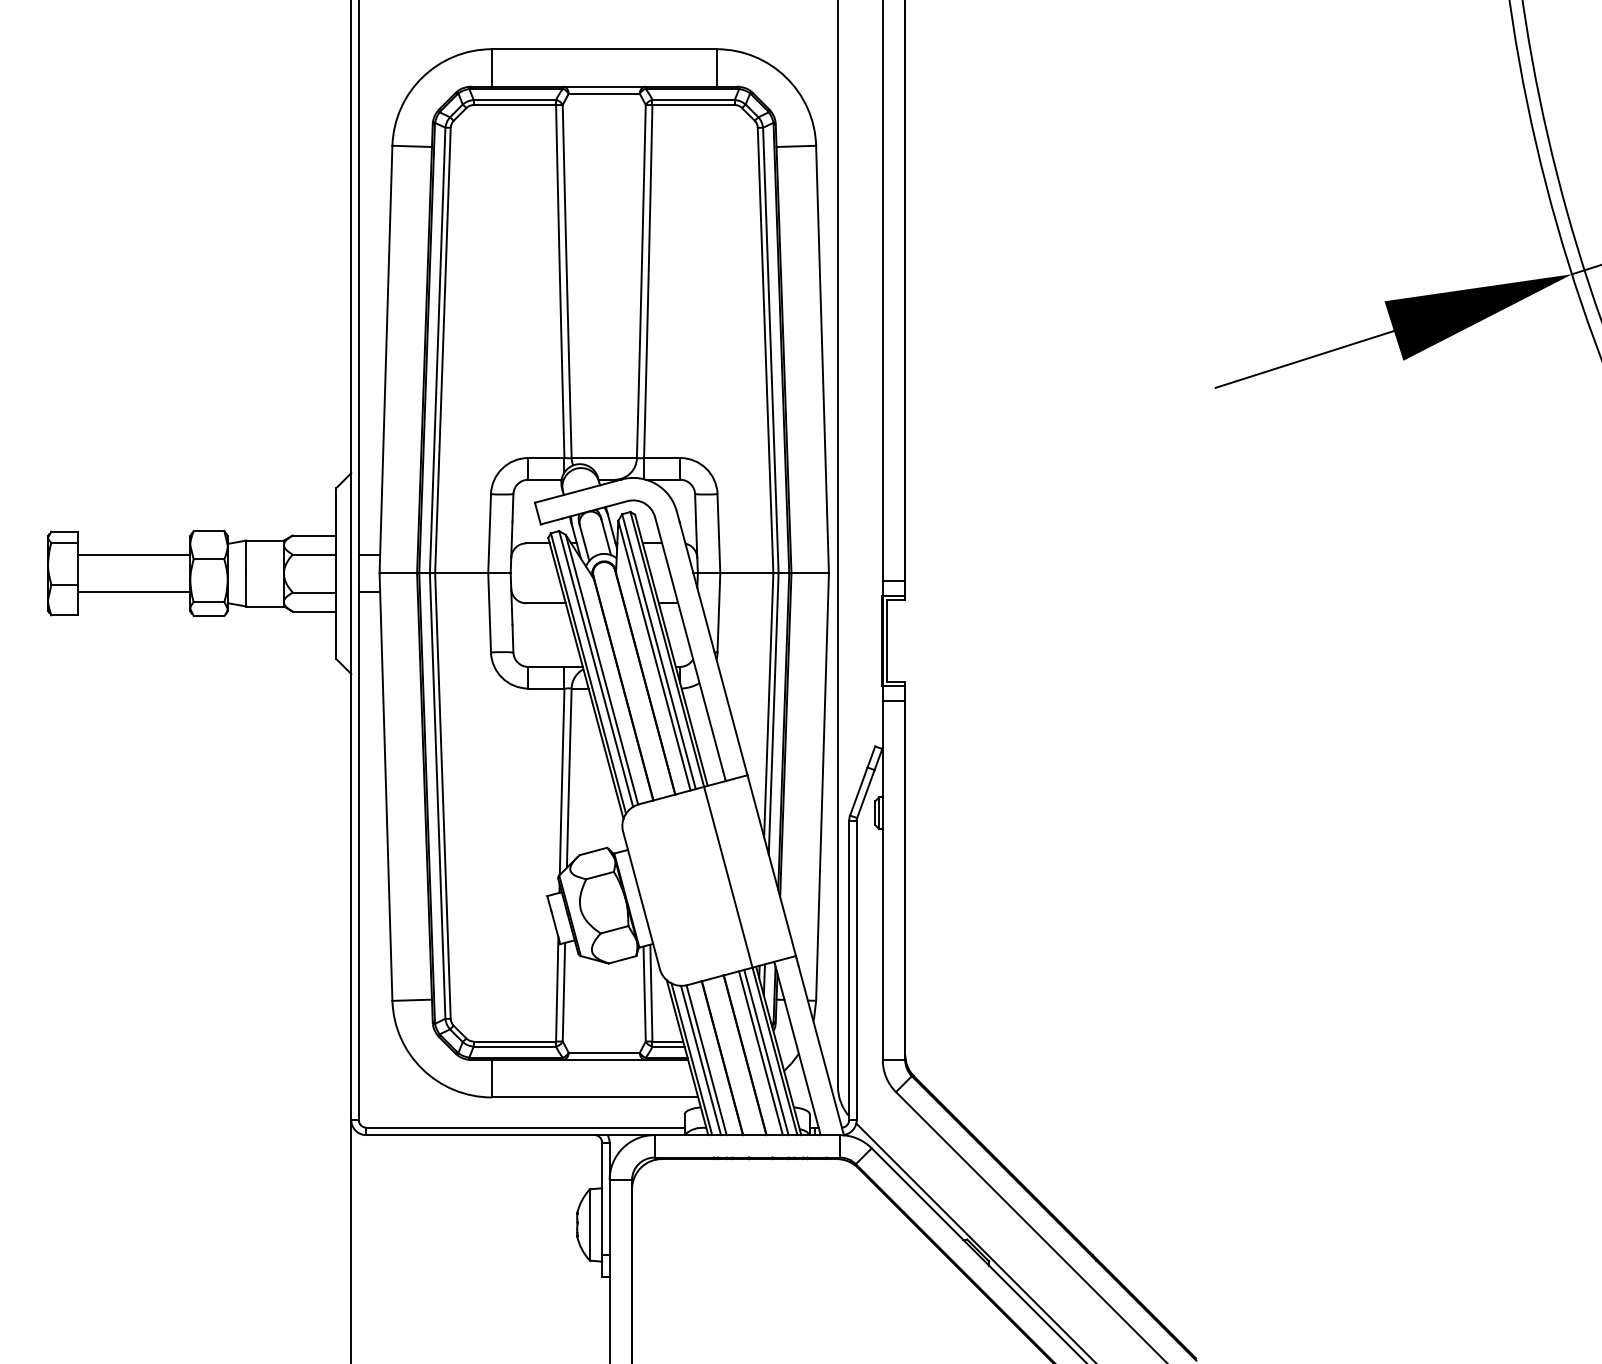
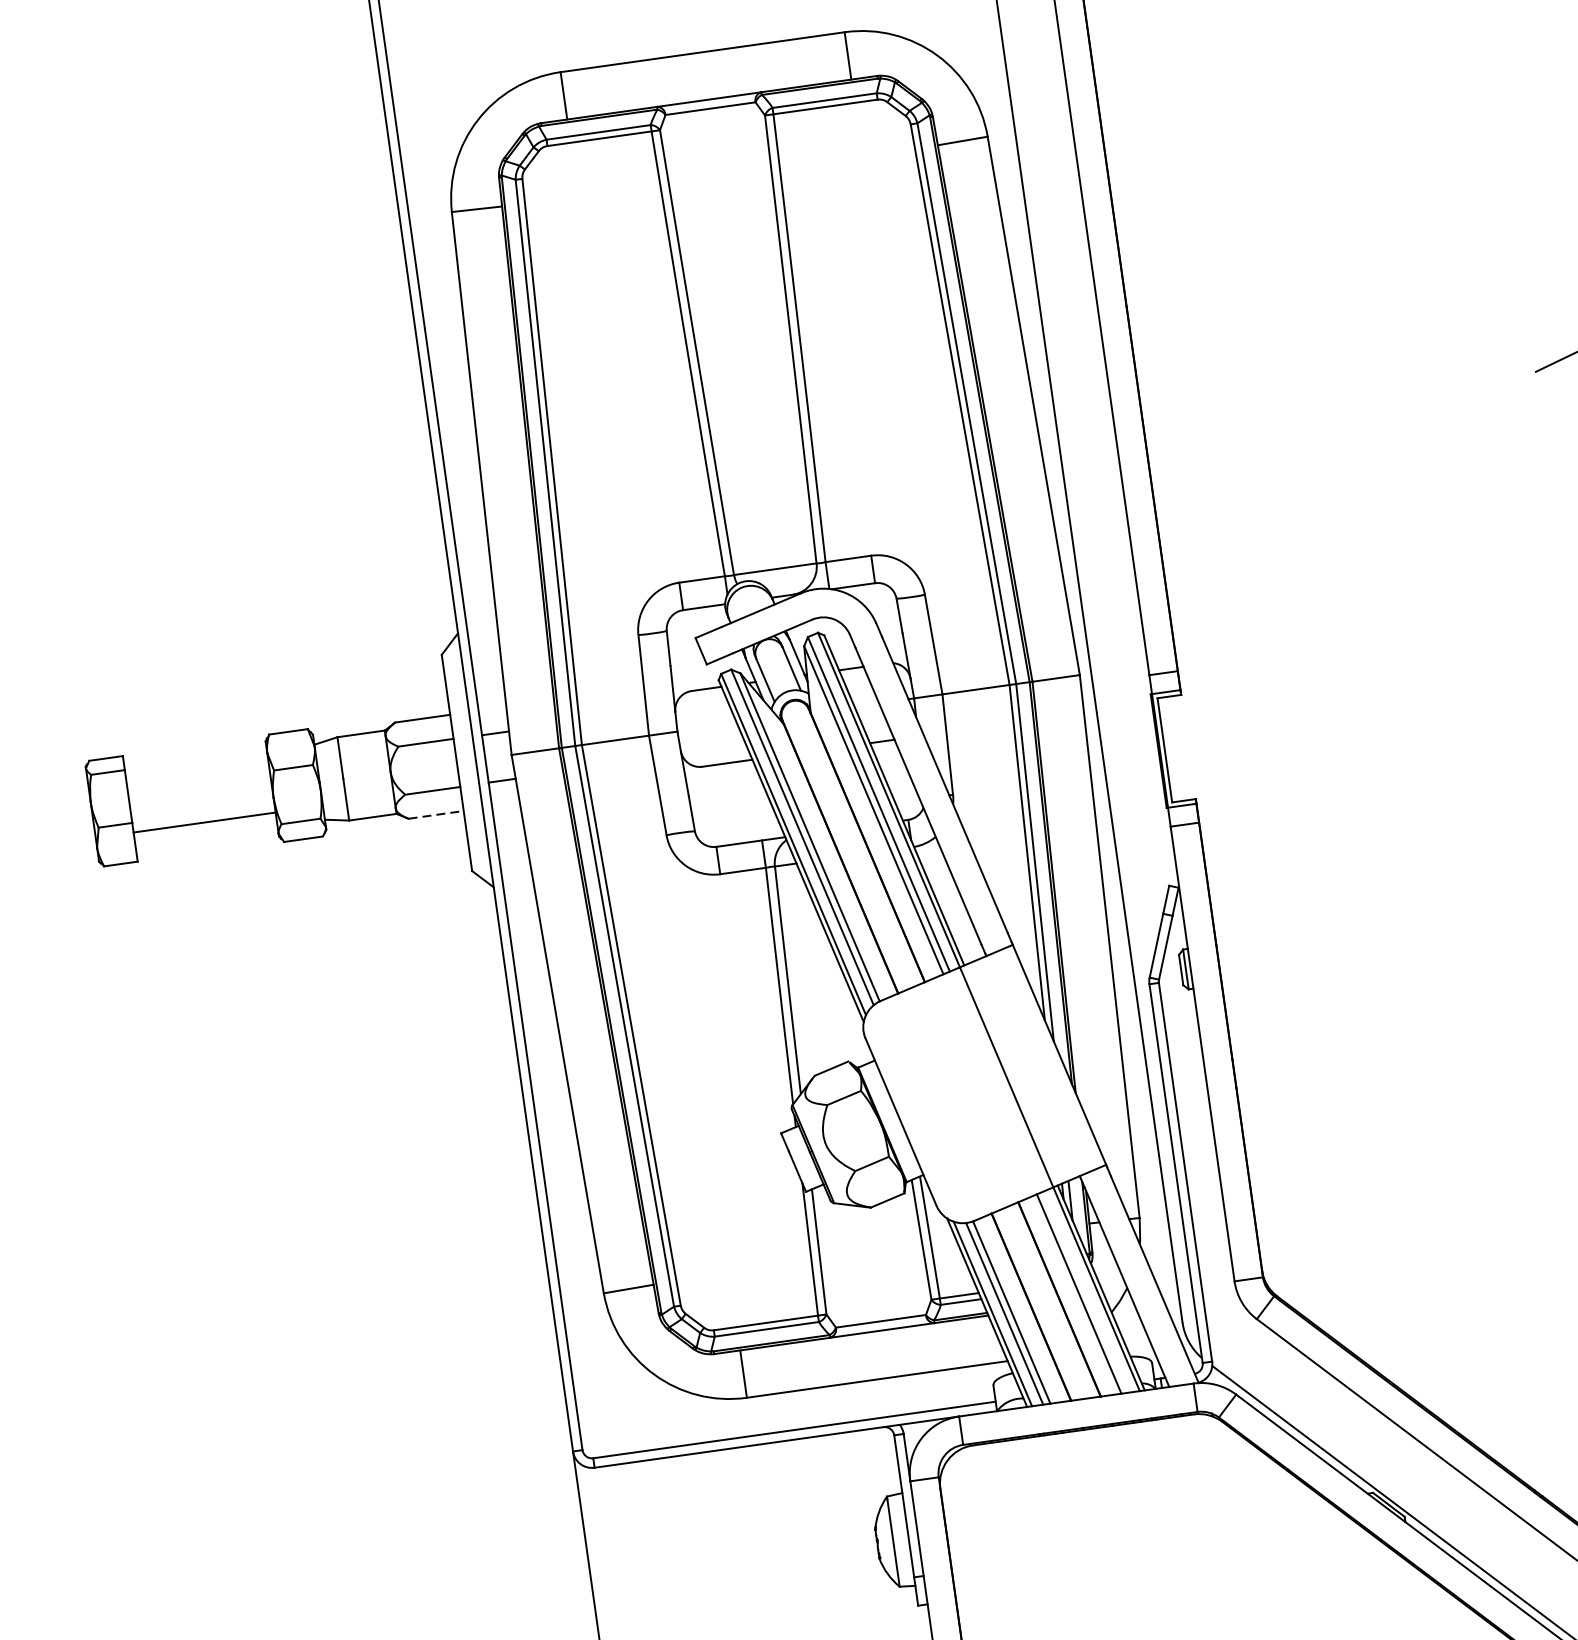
line: (134, 554) -> (198, 774), removed
line: (314, 611) -> (436, 814), solid -> dashed
line: (766, 1052) -> (1086, 1292), removed

